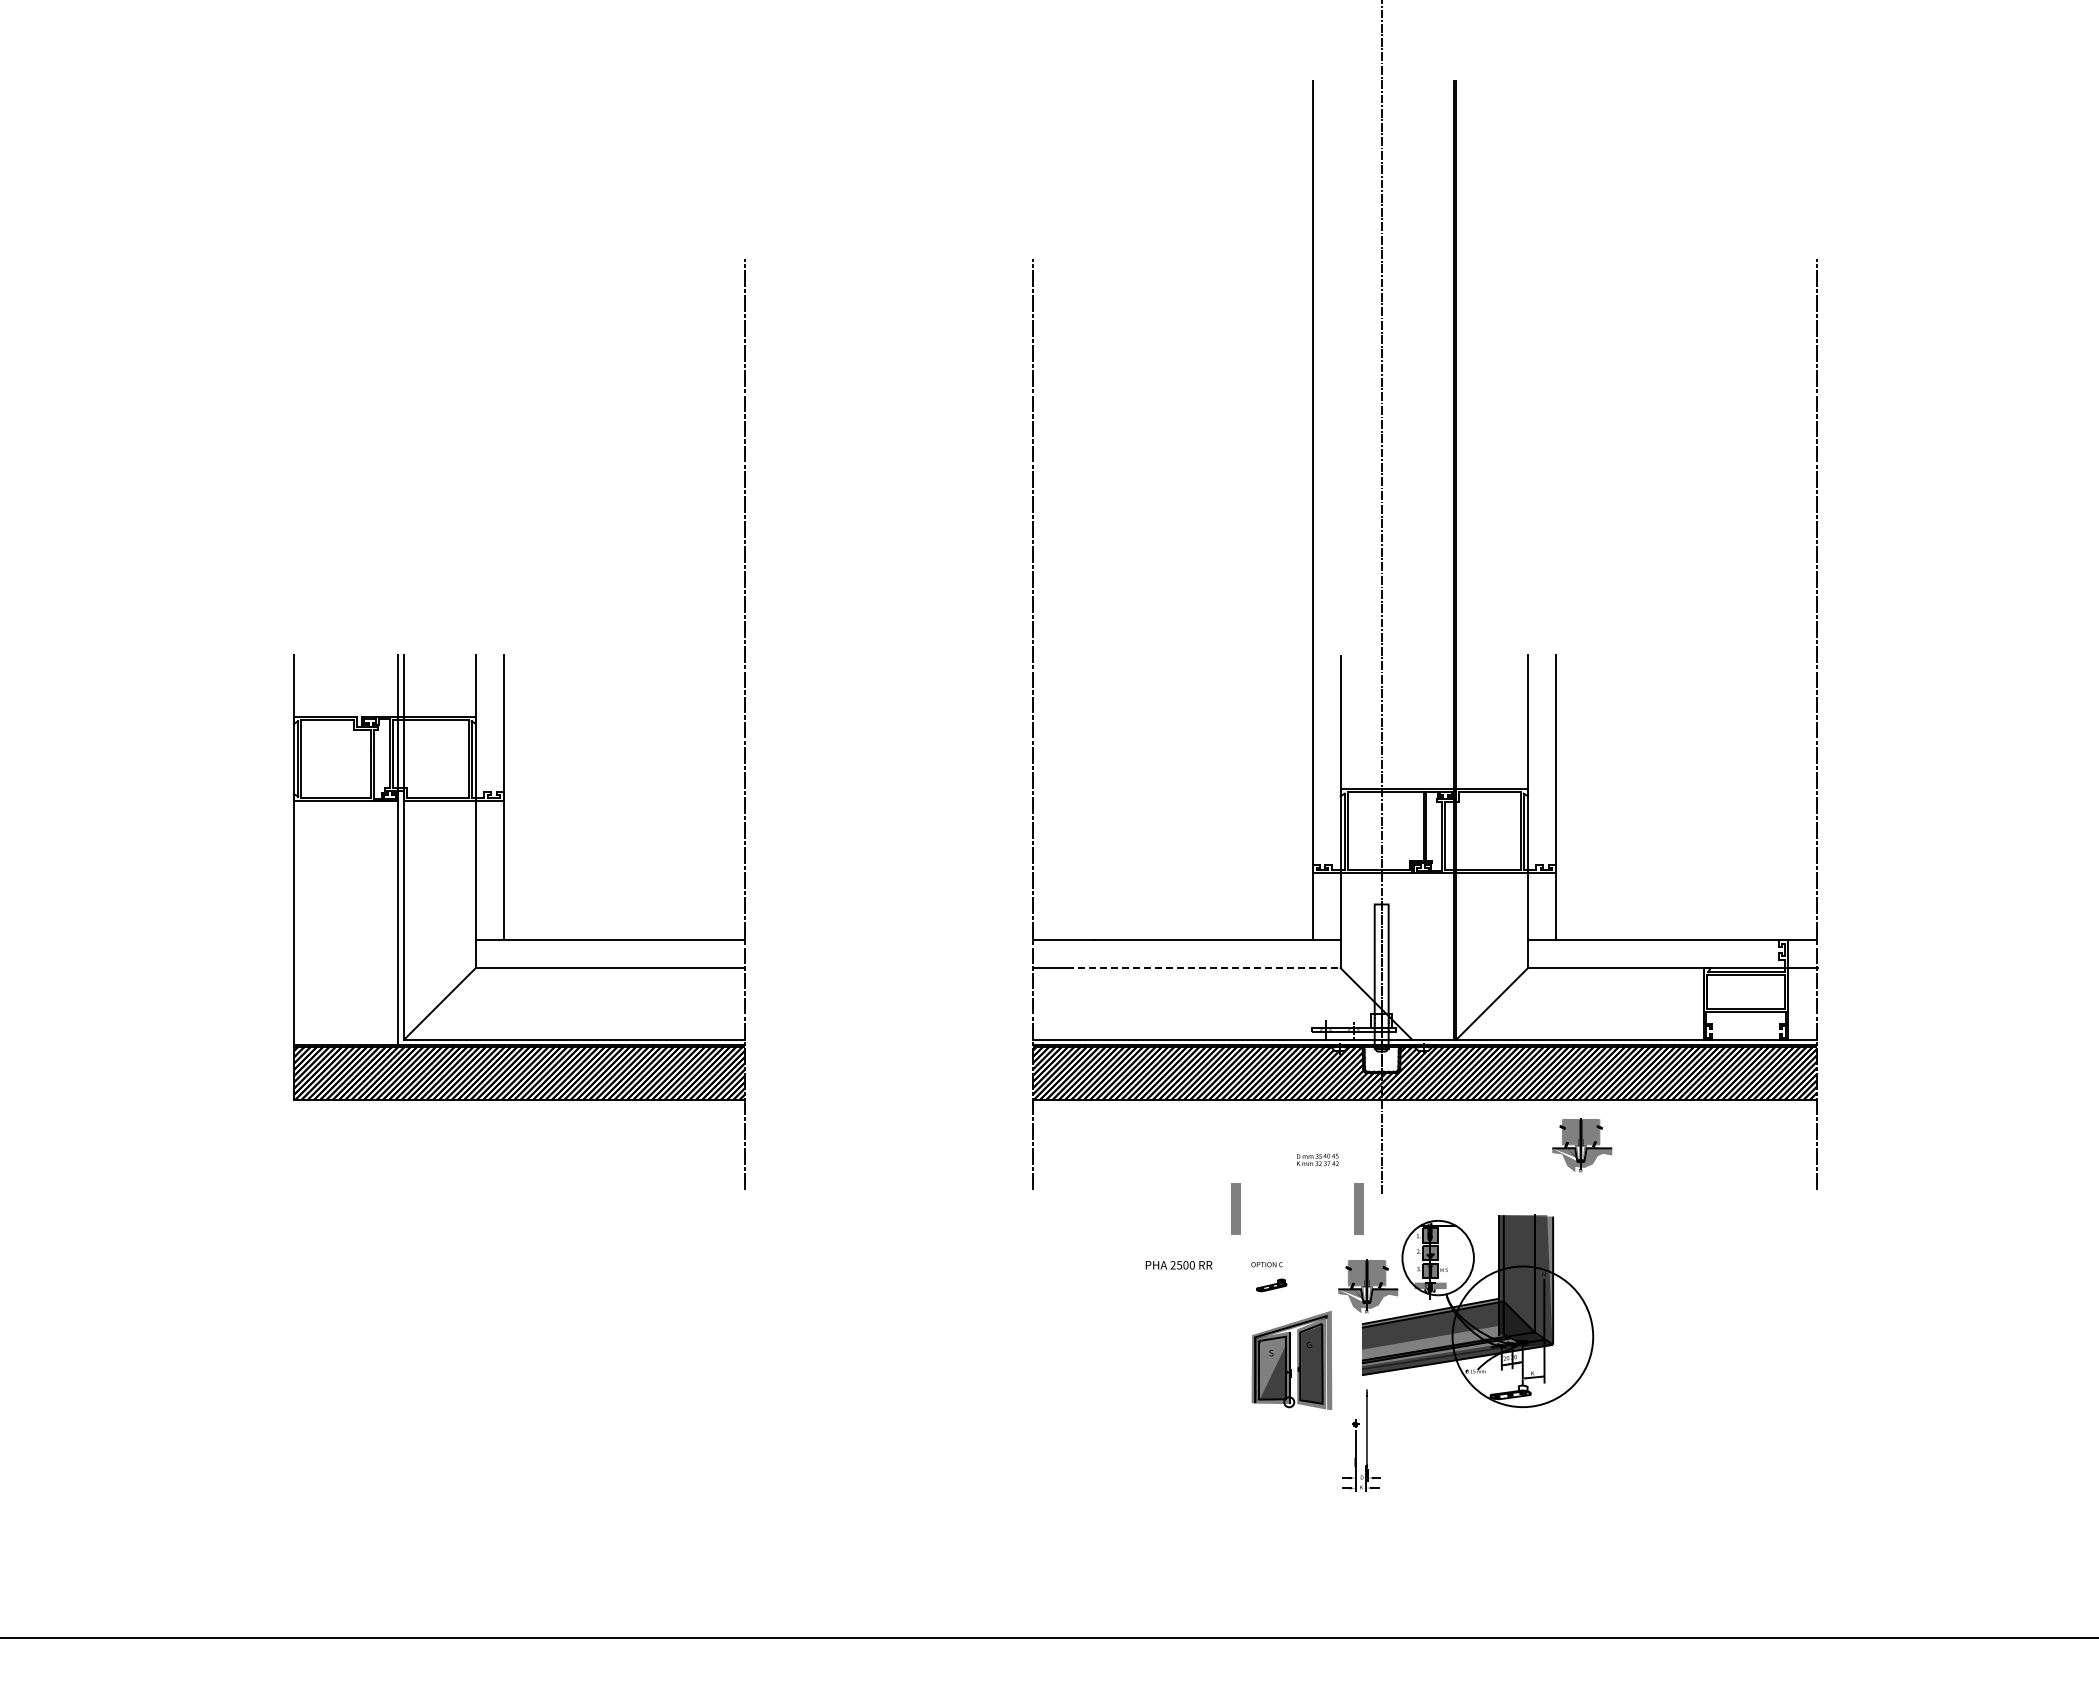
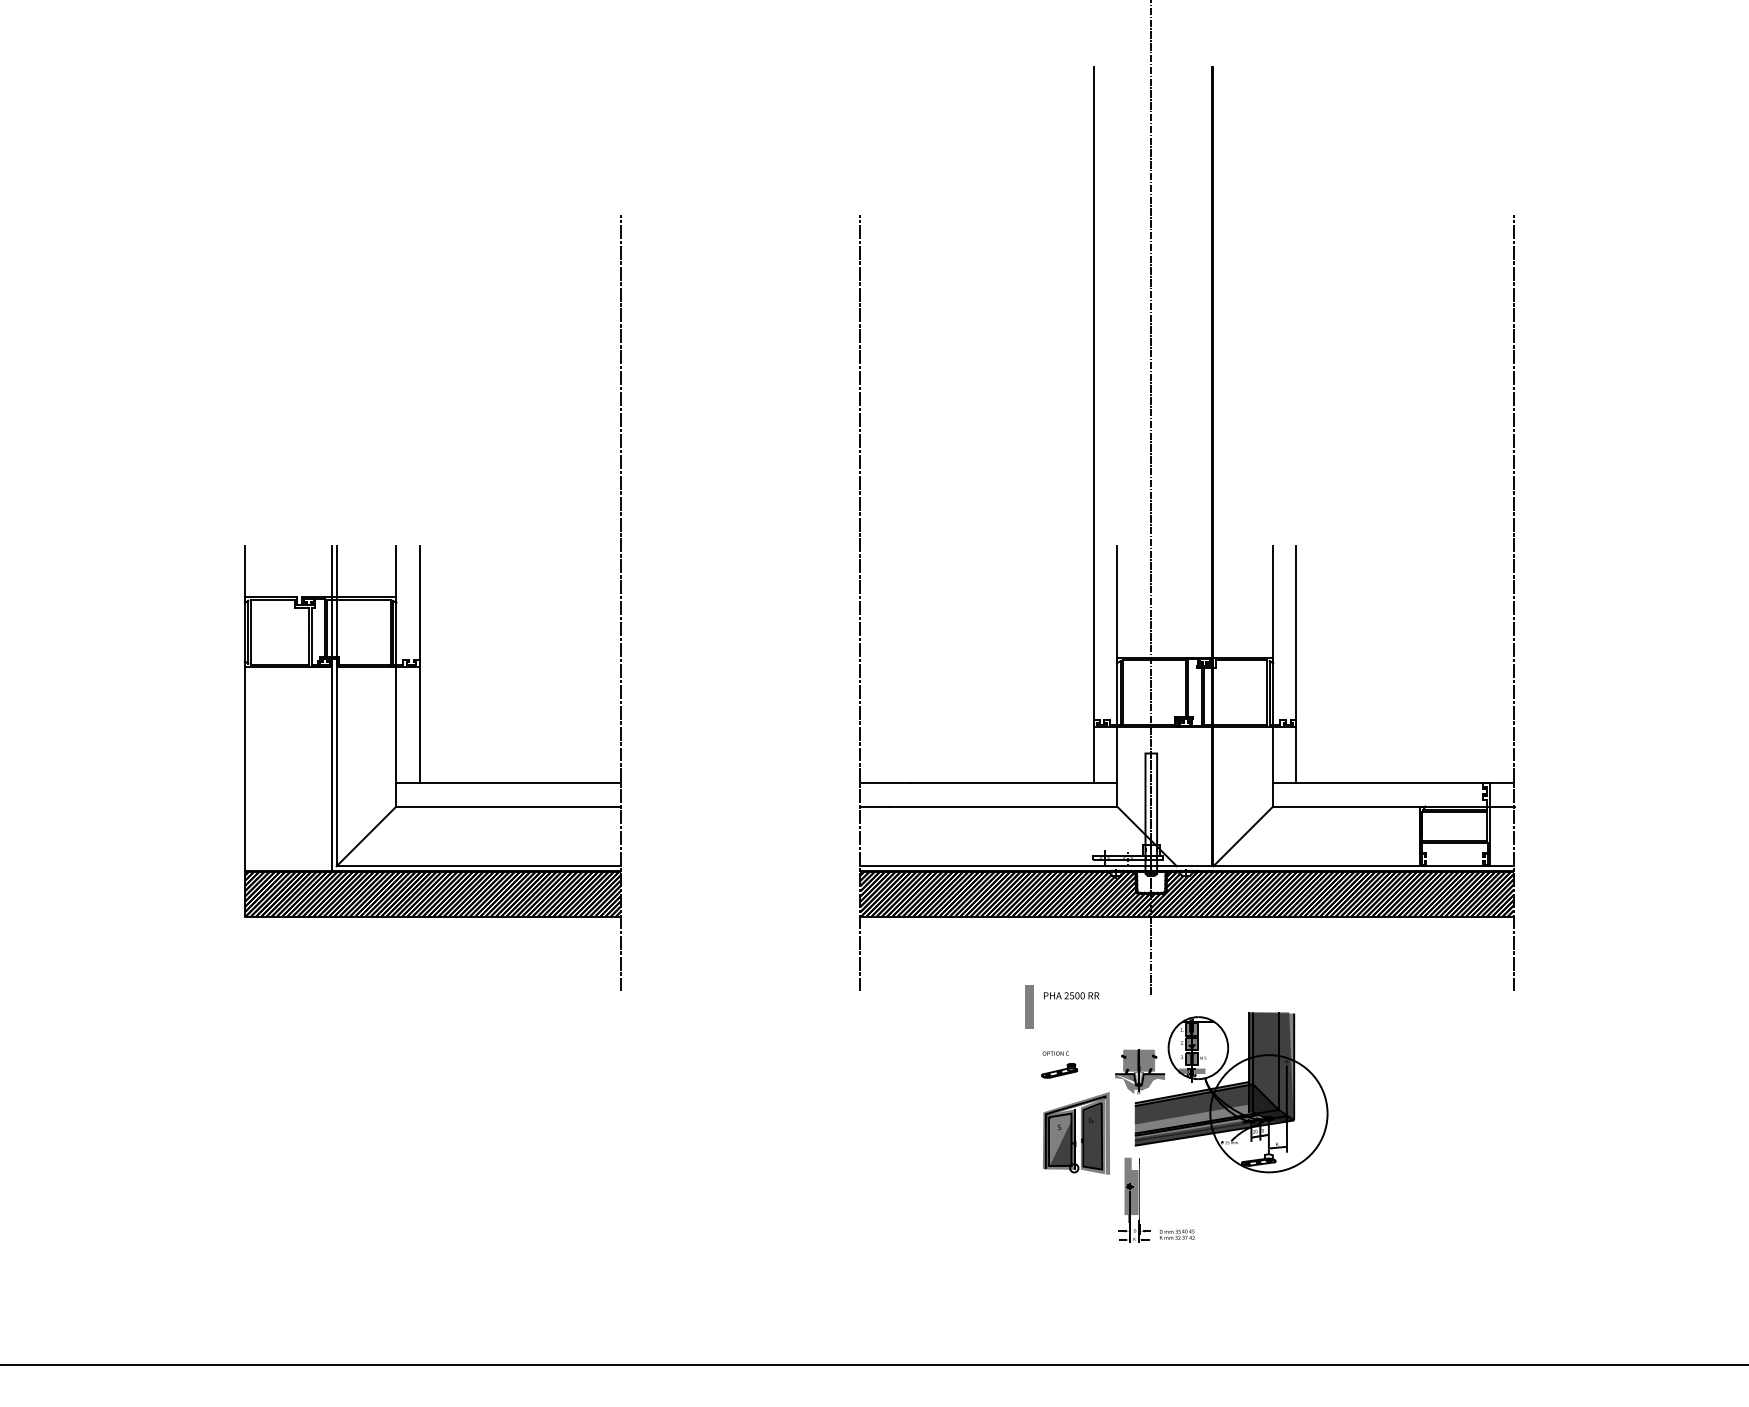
line: (1203, 968) -> (1002, 806), dashed -> solid
part: (1582, 1145) -> (1318, 954), removed
text: (1317, 1159) -> (1176, 1234), moved
part: (1358, 1208) -> (1131, 1006), removed
text: (1178, 1265) -> (1071, 995), moved
part: (1271, 1285) -> (1059, 1070), size x1.43
fill: (1357, 1423) -> (1131, 1185), added

